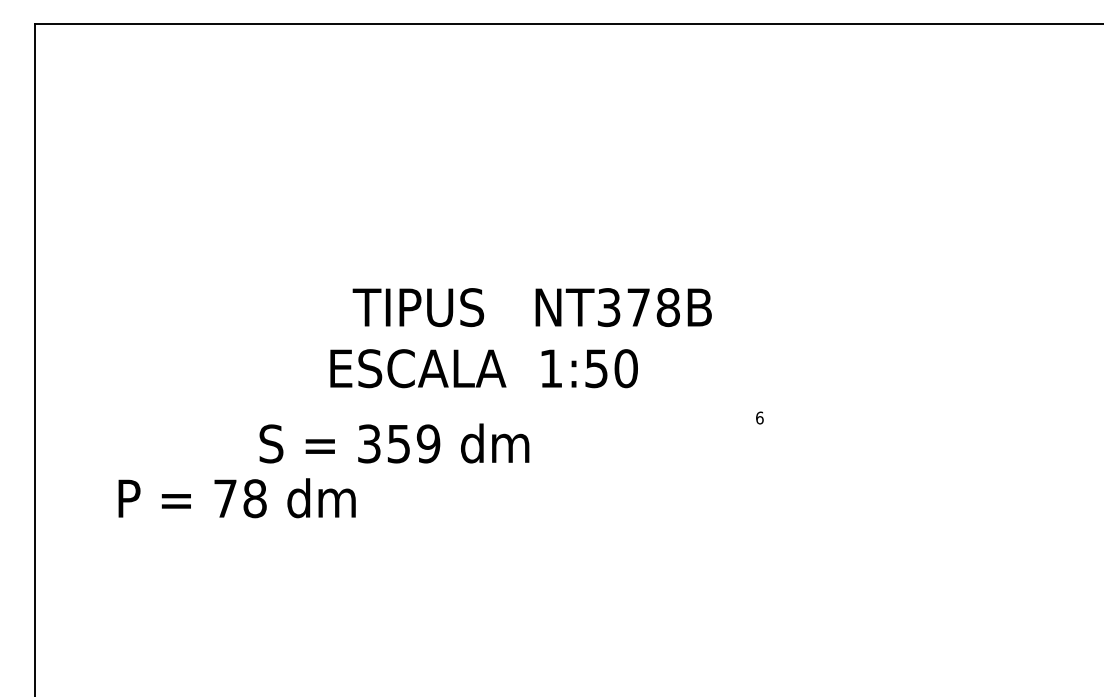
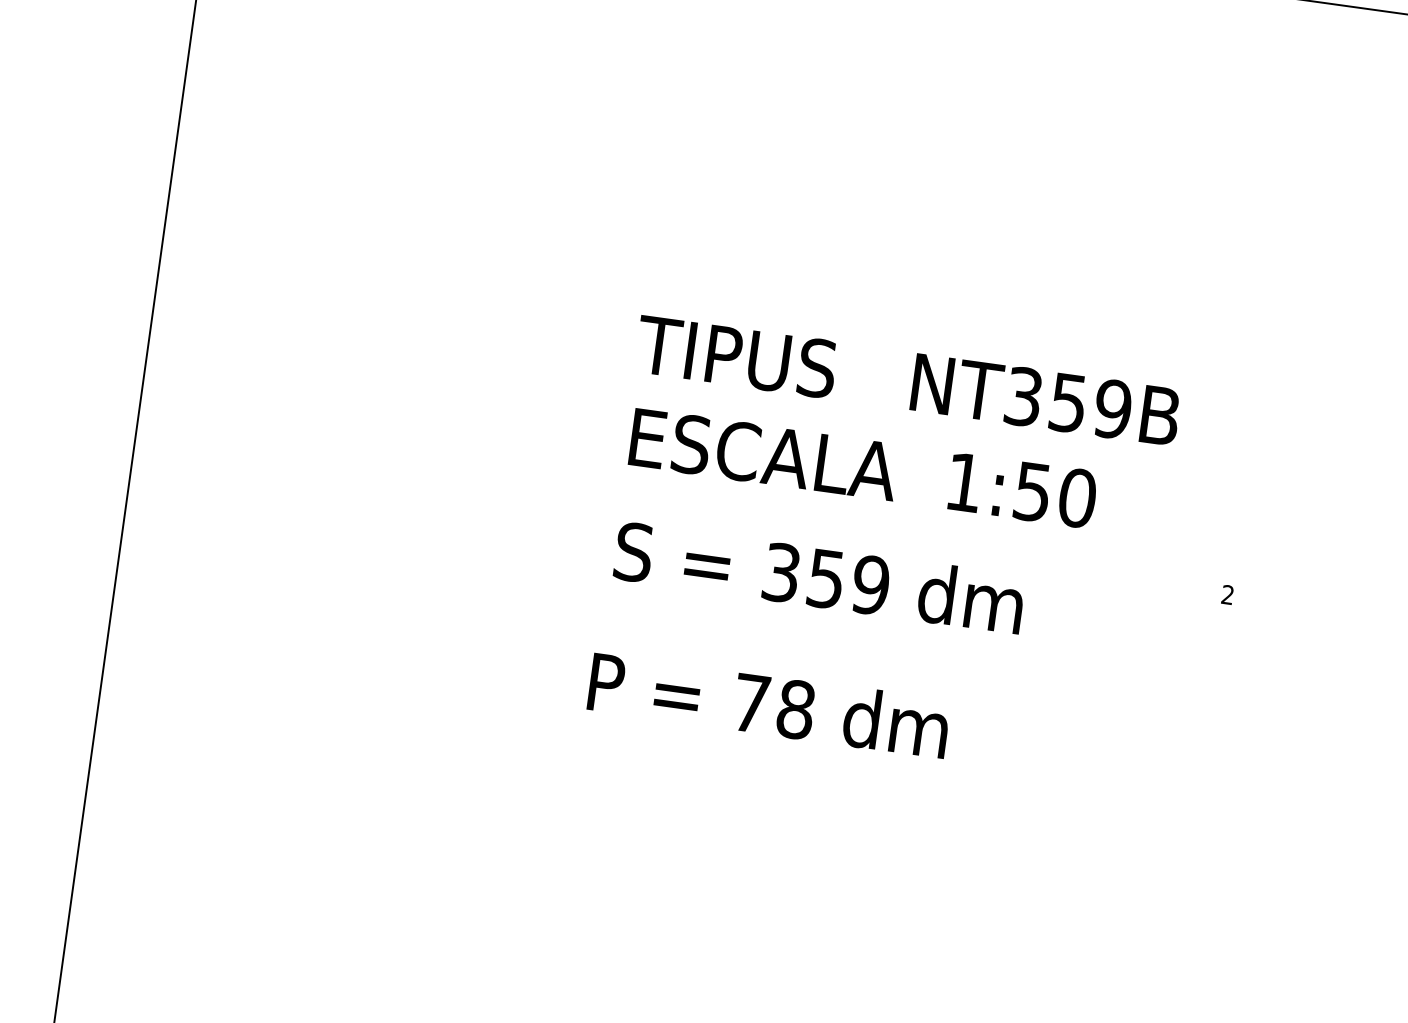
text: (653, 307) -> (1090, 406), NT378B -> NT359B
text: (483, 368) -> (862, 468), moved
text: (759, 417) -> (1227, 594), 6 -> 2
text: (394, 443) -> (819, 577), moved
text: (236, 498) -> (768, 705), moved

